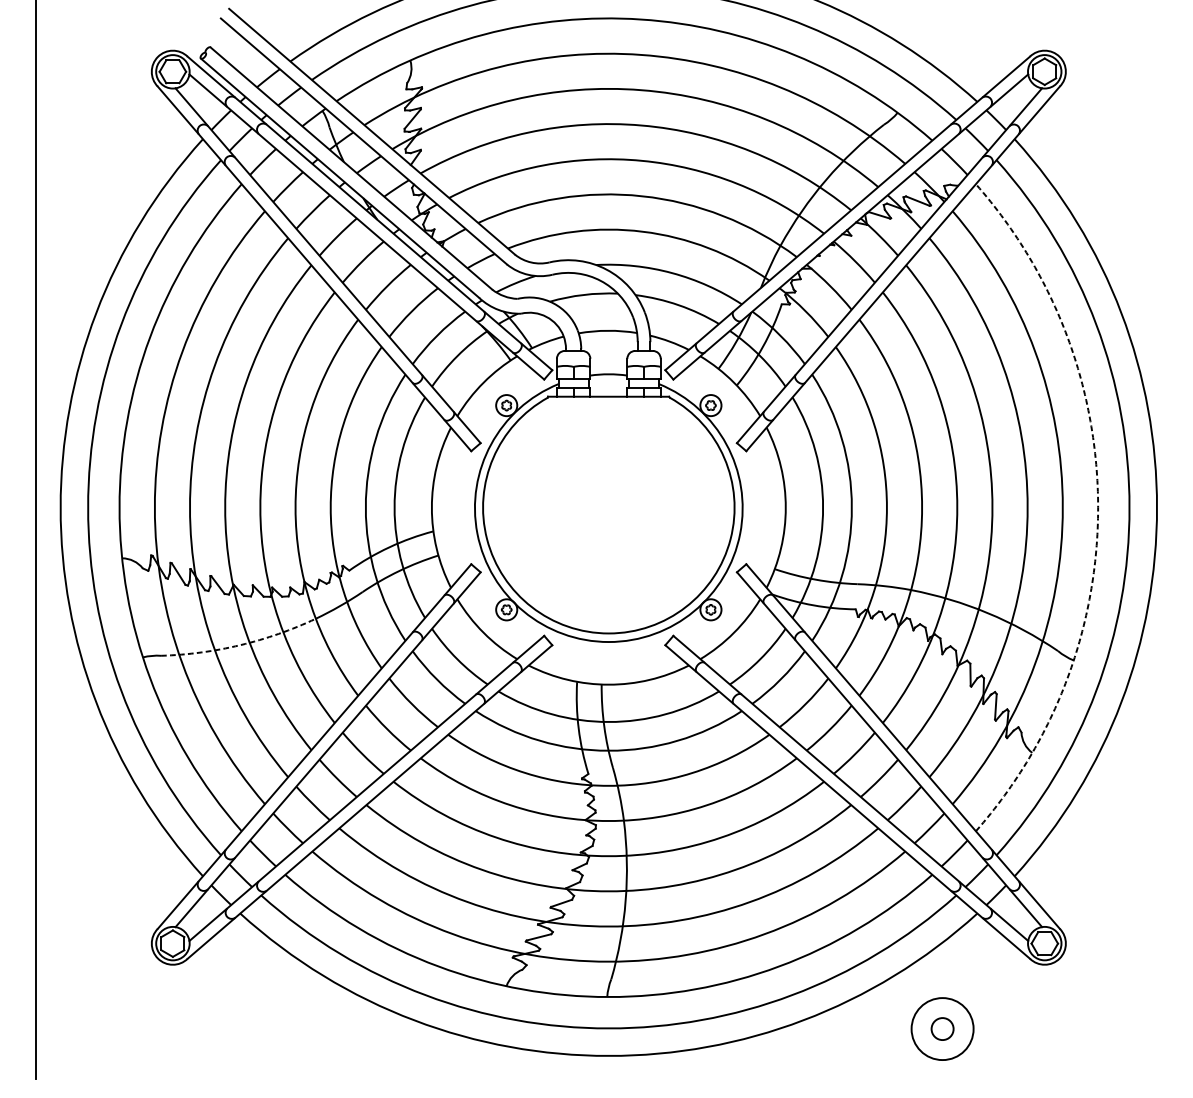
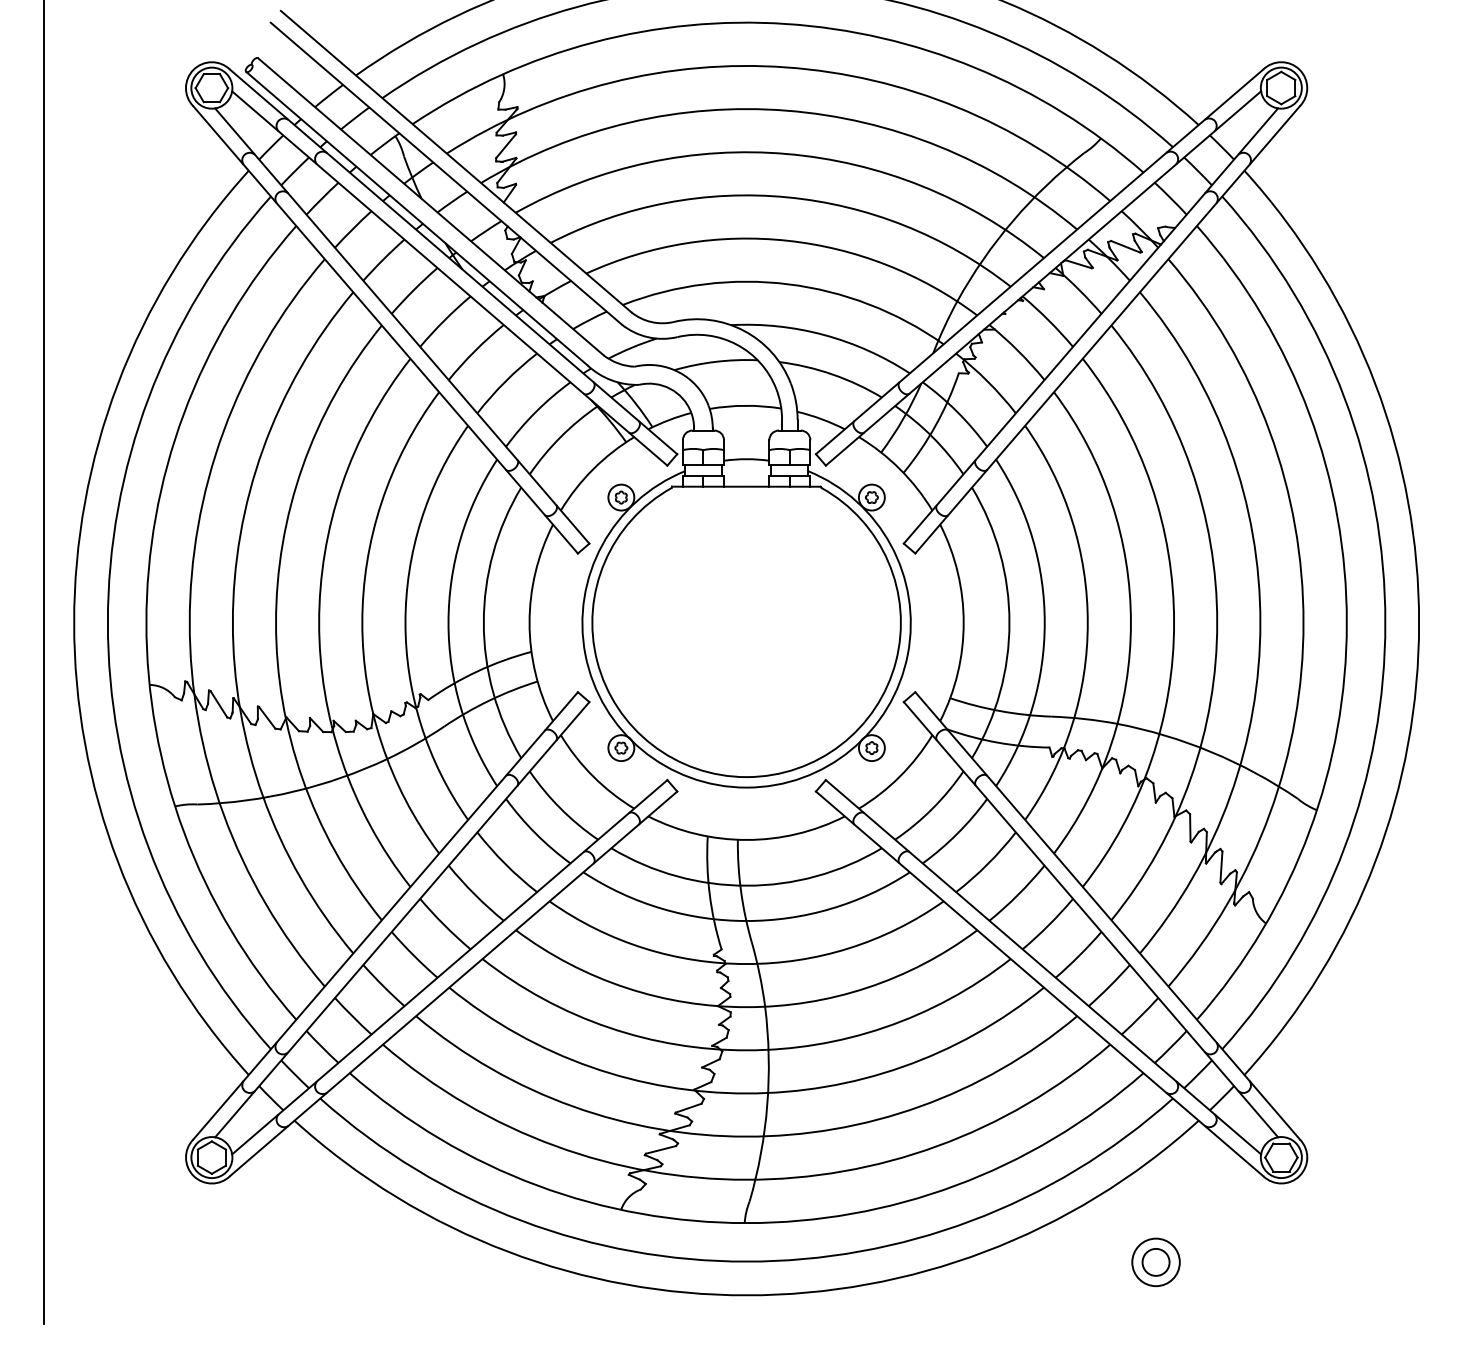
arc: (1097, 507) -> (1346, 622), dashed -> solid
arc: (240, 645) -> (294, 791), dashed -> solid
circle: (942, 1029) -> (1155, 1262), size x0.62

